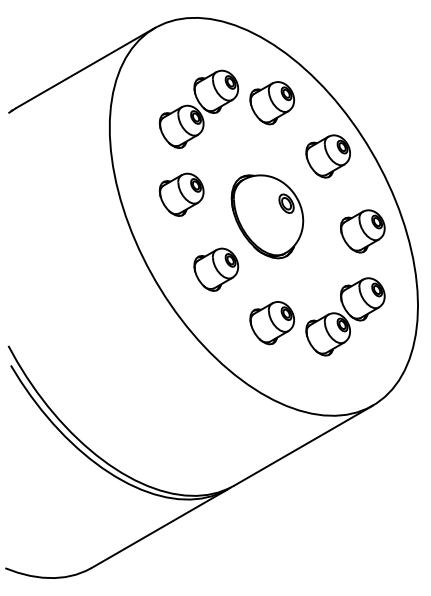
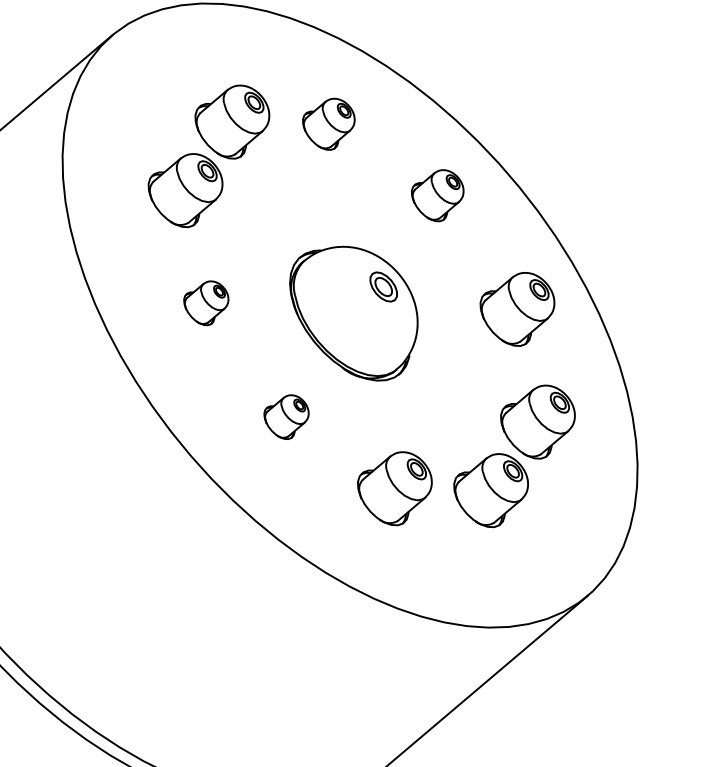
part: (271, 103) -> (328, 125), size x0.7
part: (327, 156) -> (437, 196), size x0.7
part: (181, 194) -> (206, 303), size x0.6
part: (216, 269) -> (287, 417), size x0.6

